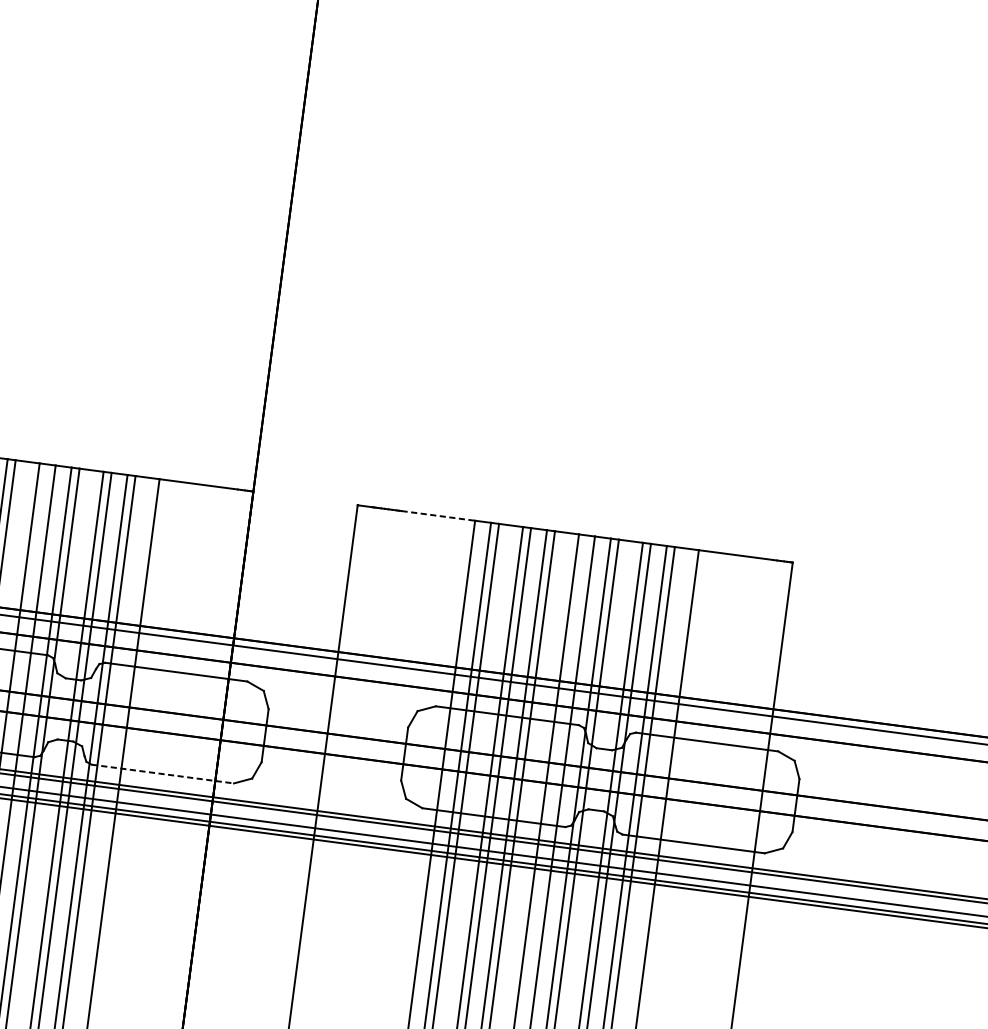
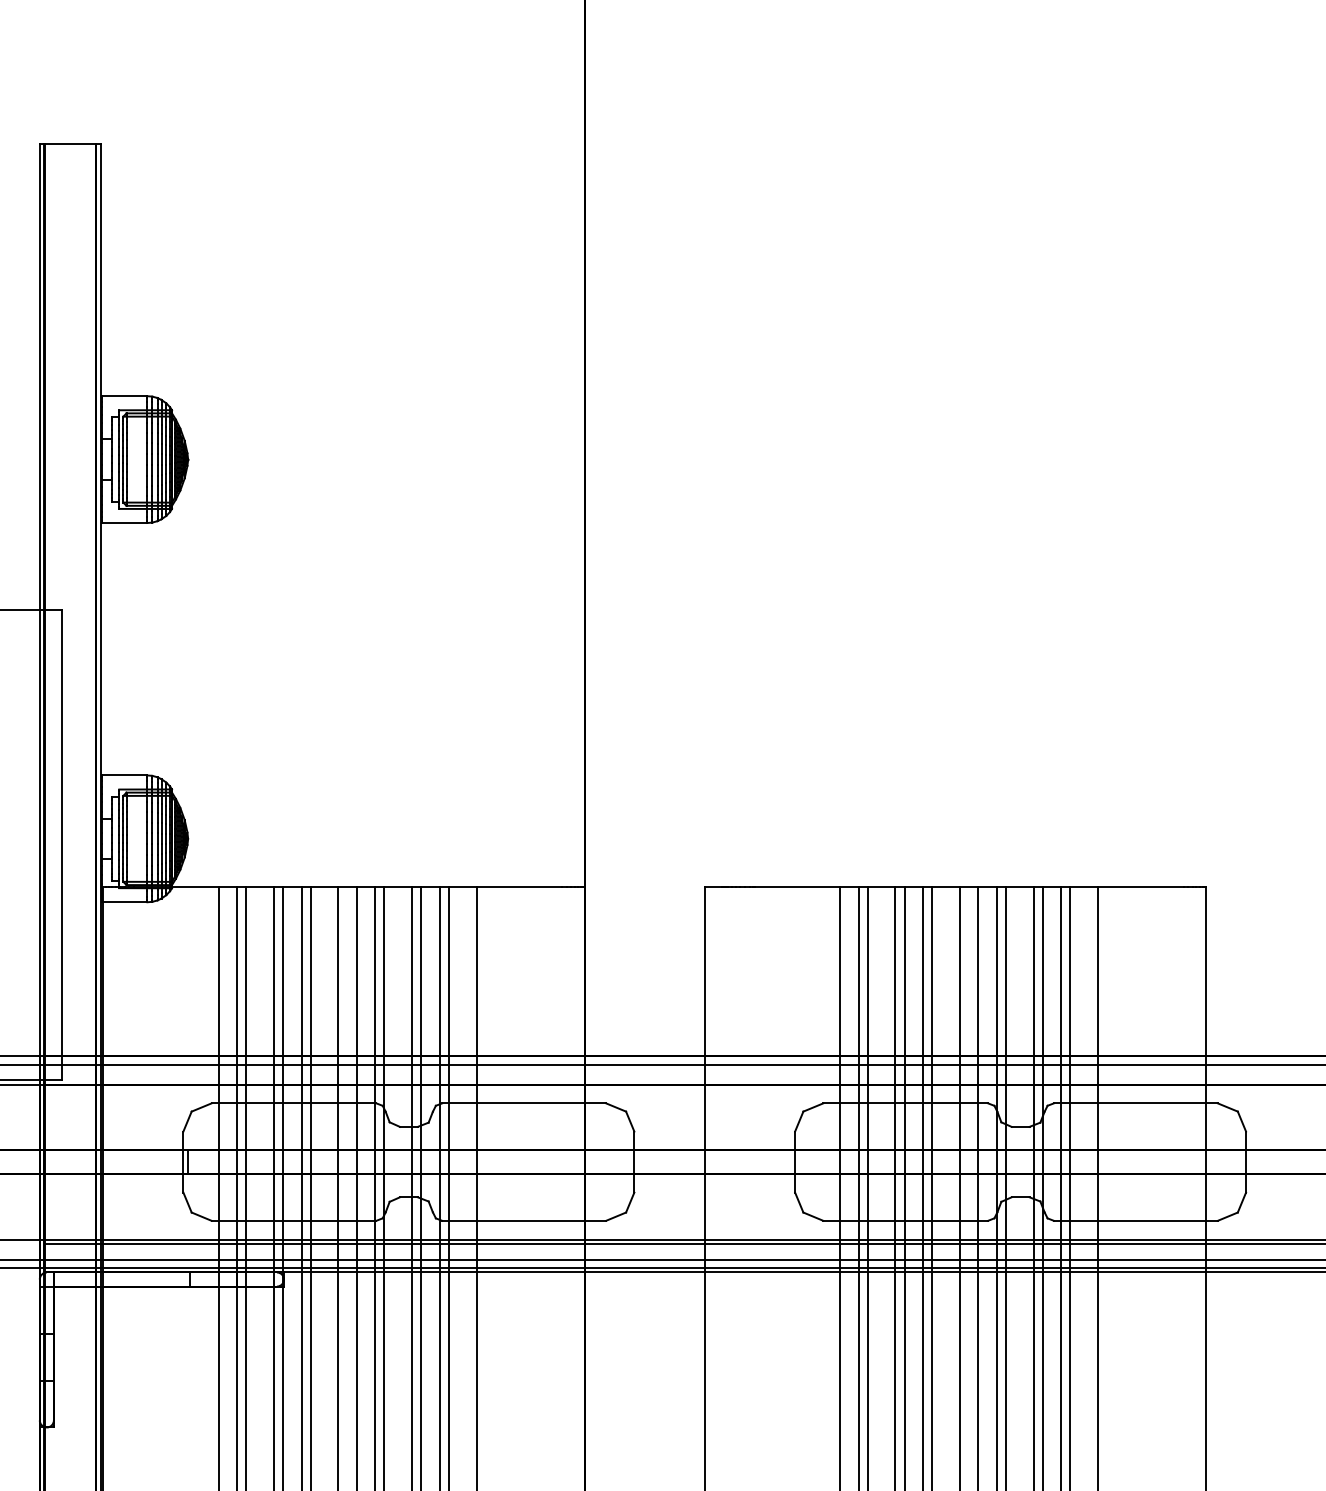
line: (438, 516) -> (798, 887), dashed -> solid
line: (163, 773) -> (524, 1220), dashed -> solid

